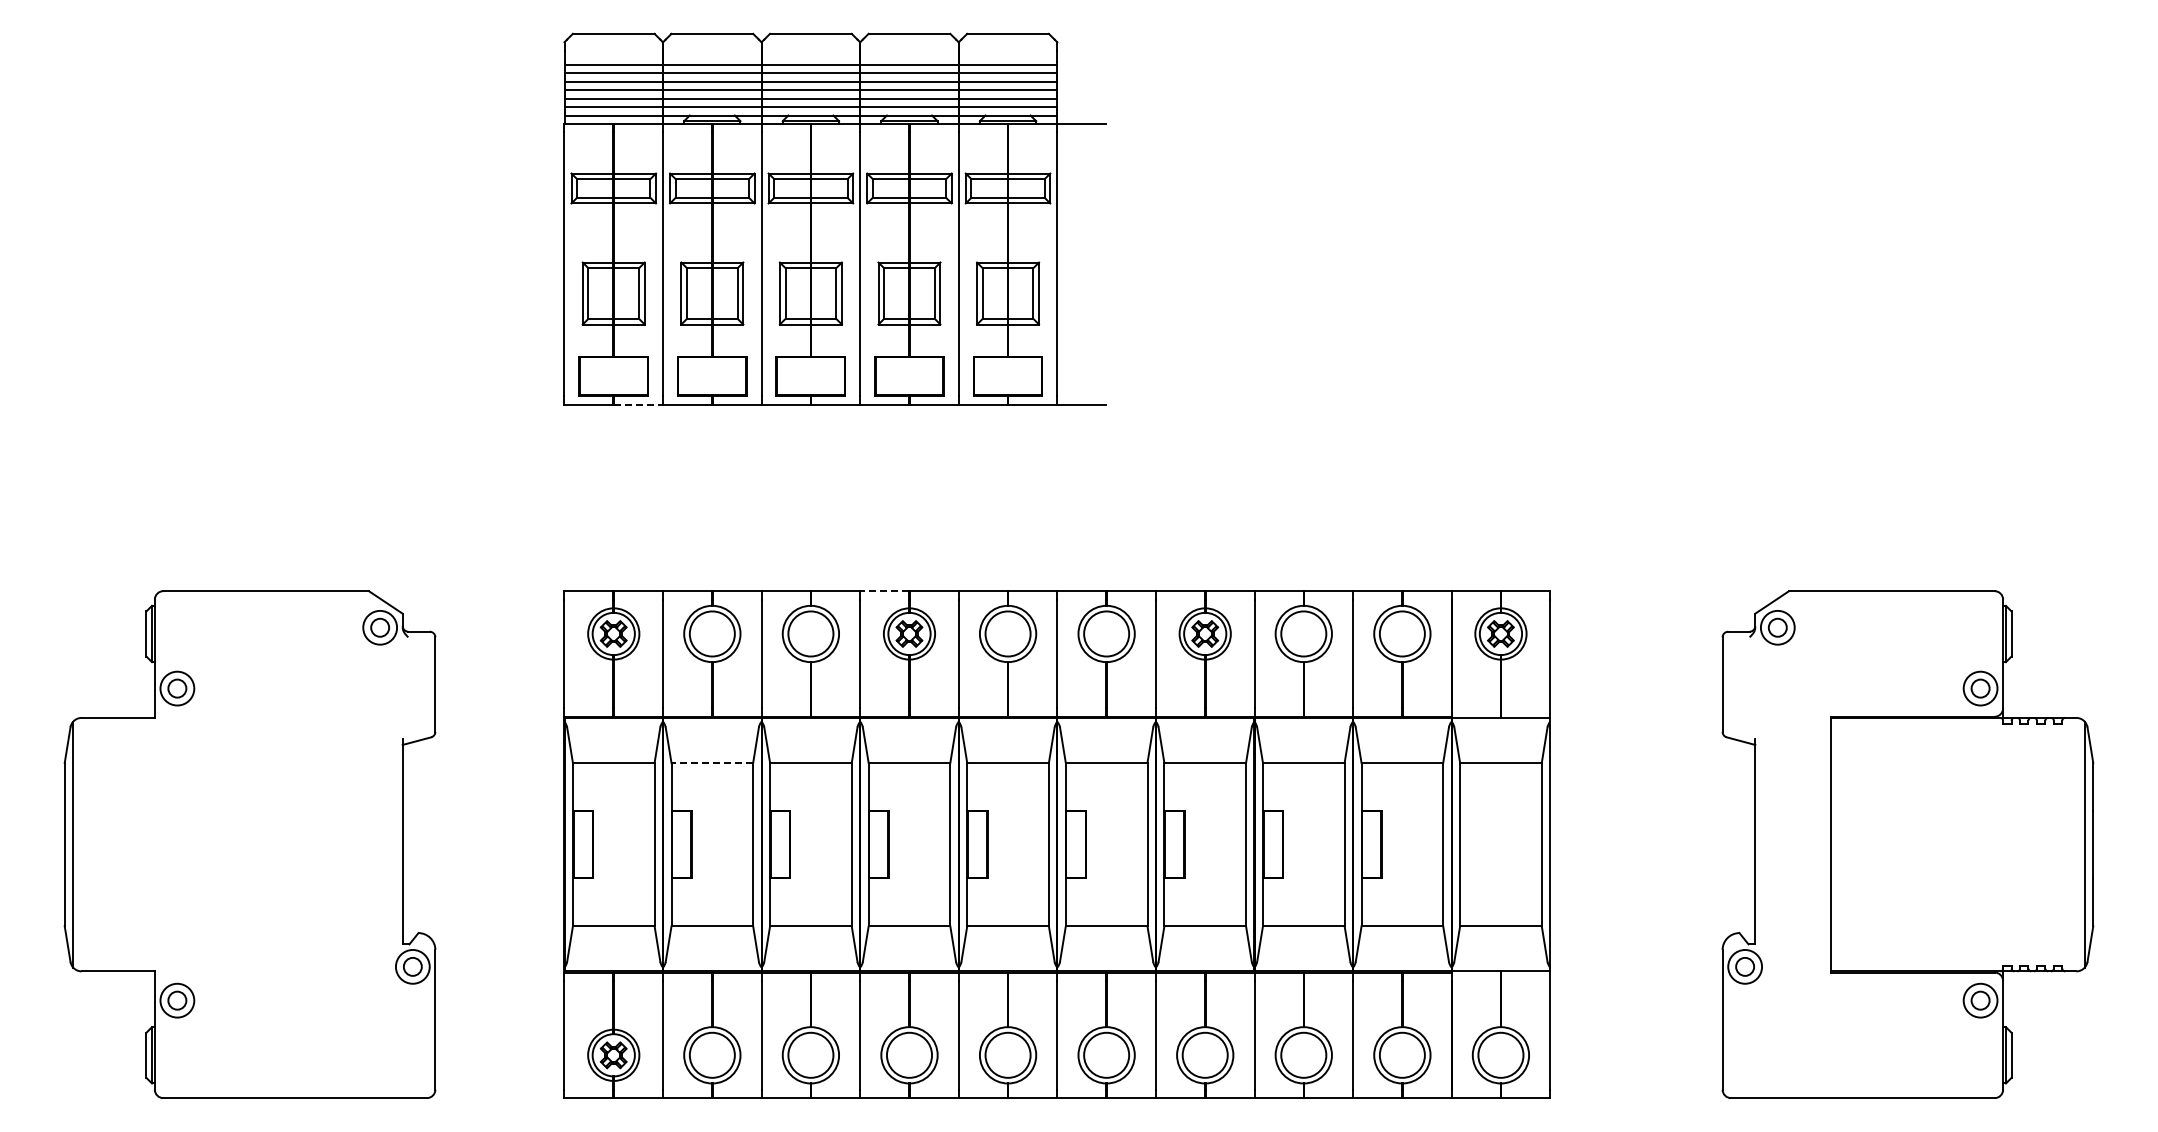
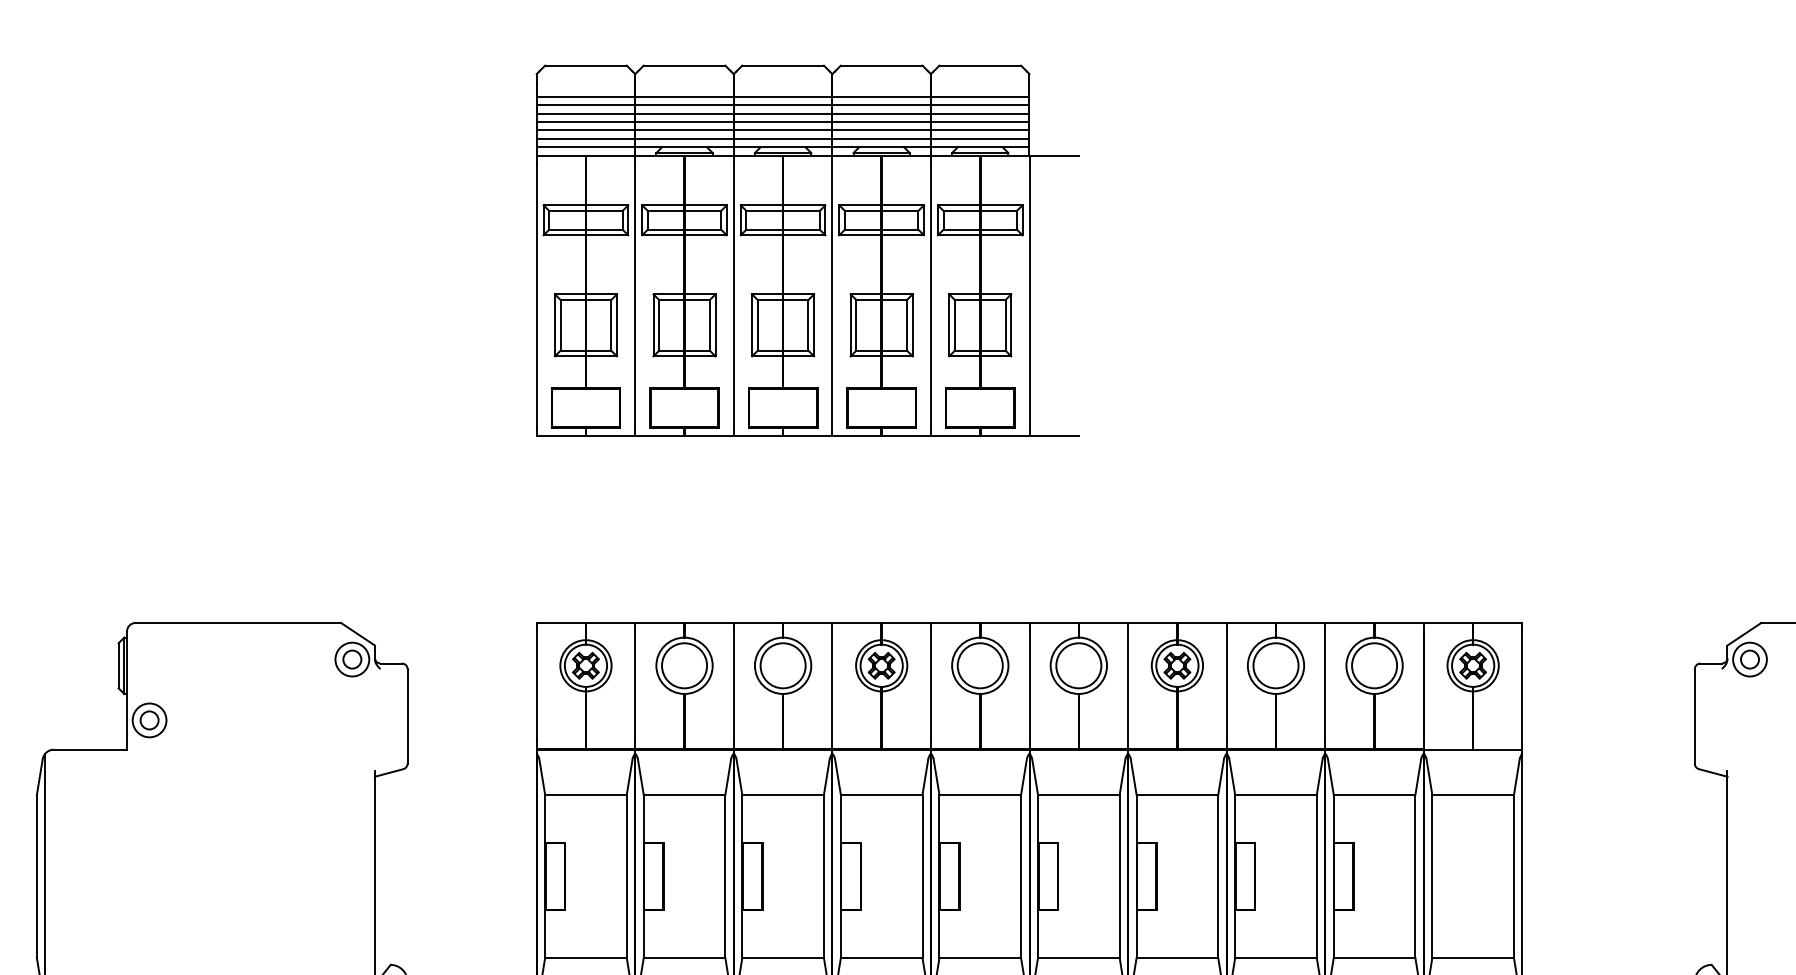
line: (638, 404) -> (610, 436), dashed -> solid
line: (884, 591) -> (856, 623), dashed -> solid
line: (712, 762) -> (684, 794), dashed -> solid

